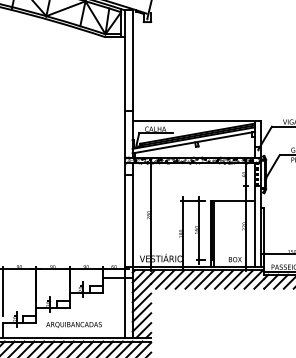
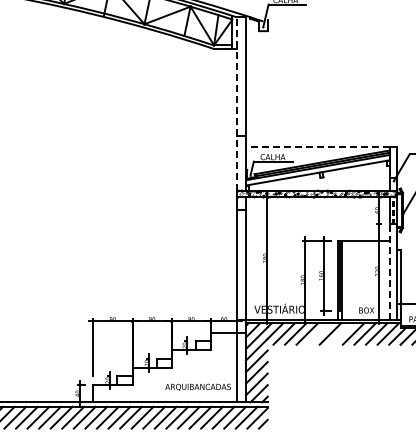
line: (125, 84) -> (237, 104), solid -> dashed
line: (193, 121) -> (317, 147), solid -> dashed
line: (254, 226) -> (389, 271), solid -> dashed
line: (194, 279) -> (318, 333), removed
line: (214, 279) -> (342, 333), removed
text: (73, 324) -> (197, 386), moved

